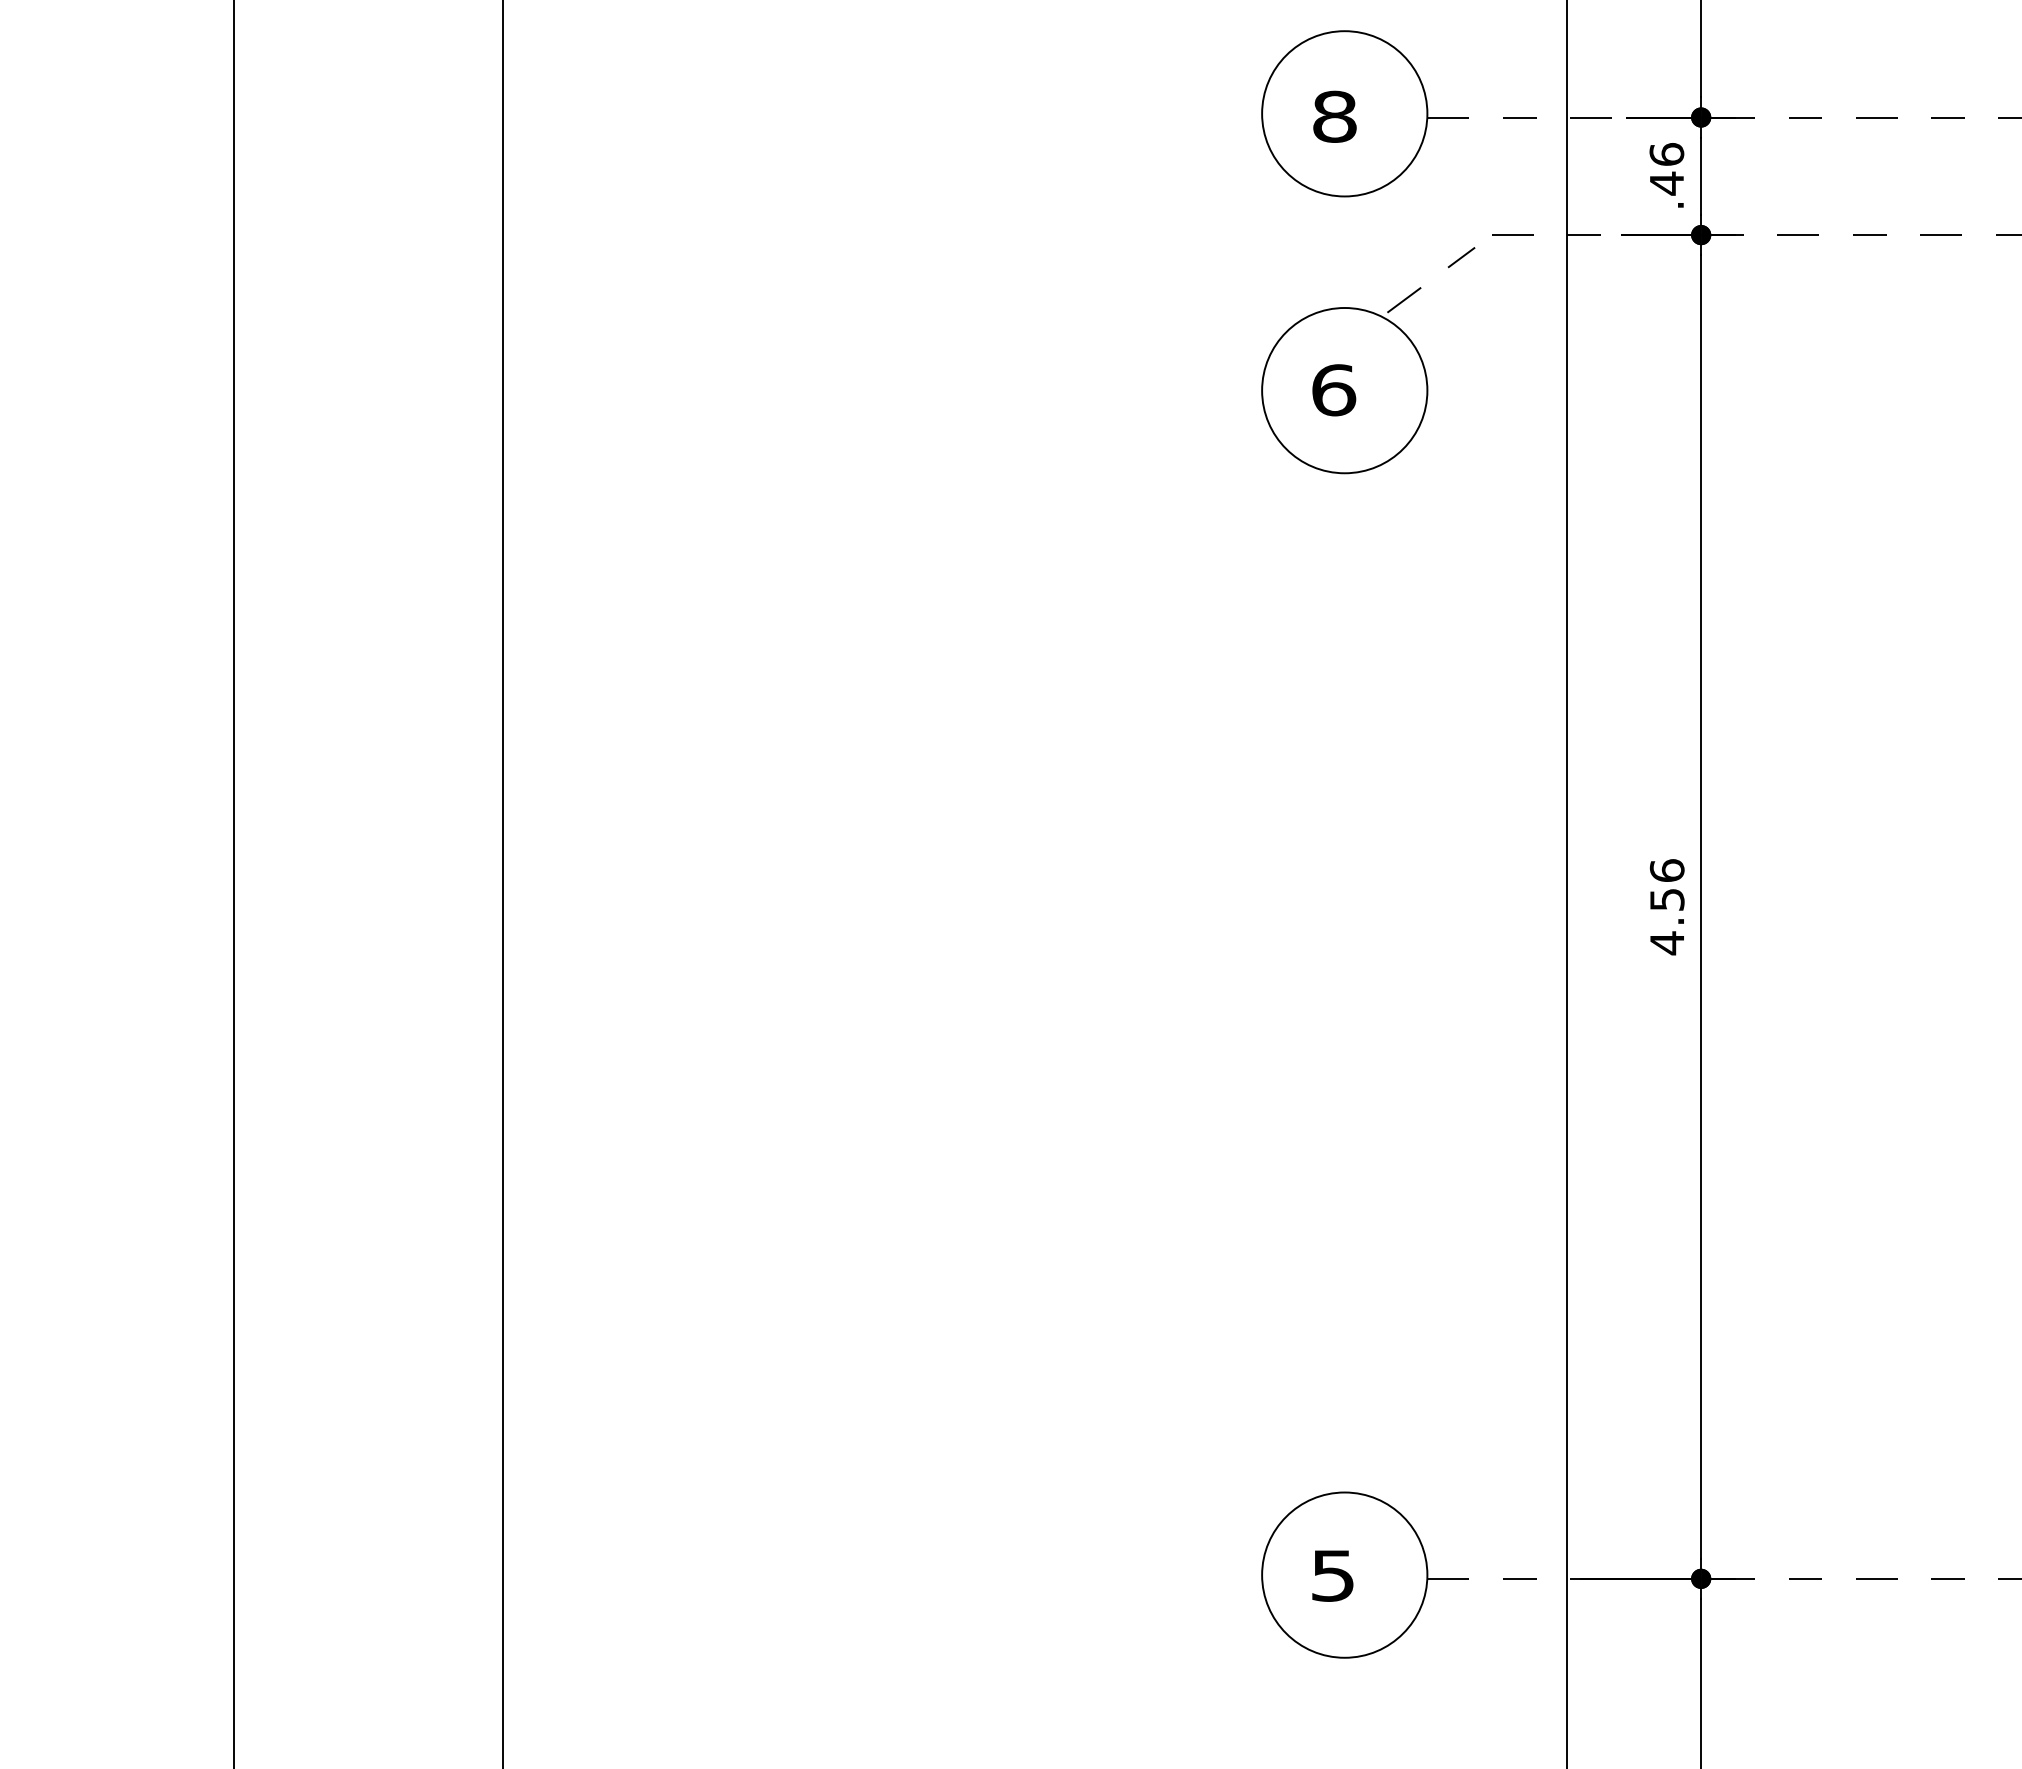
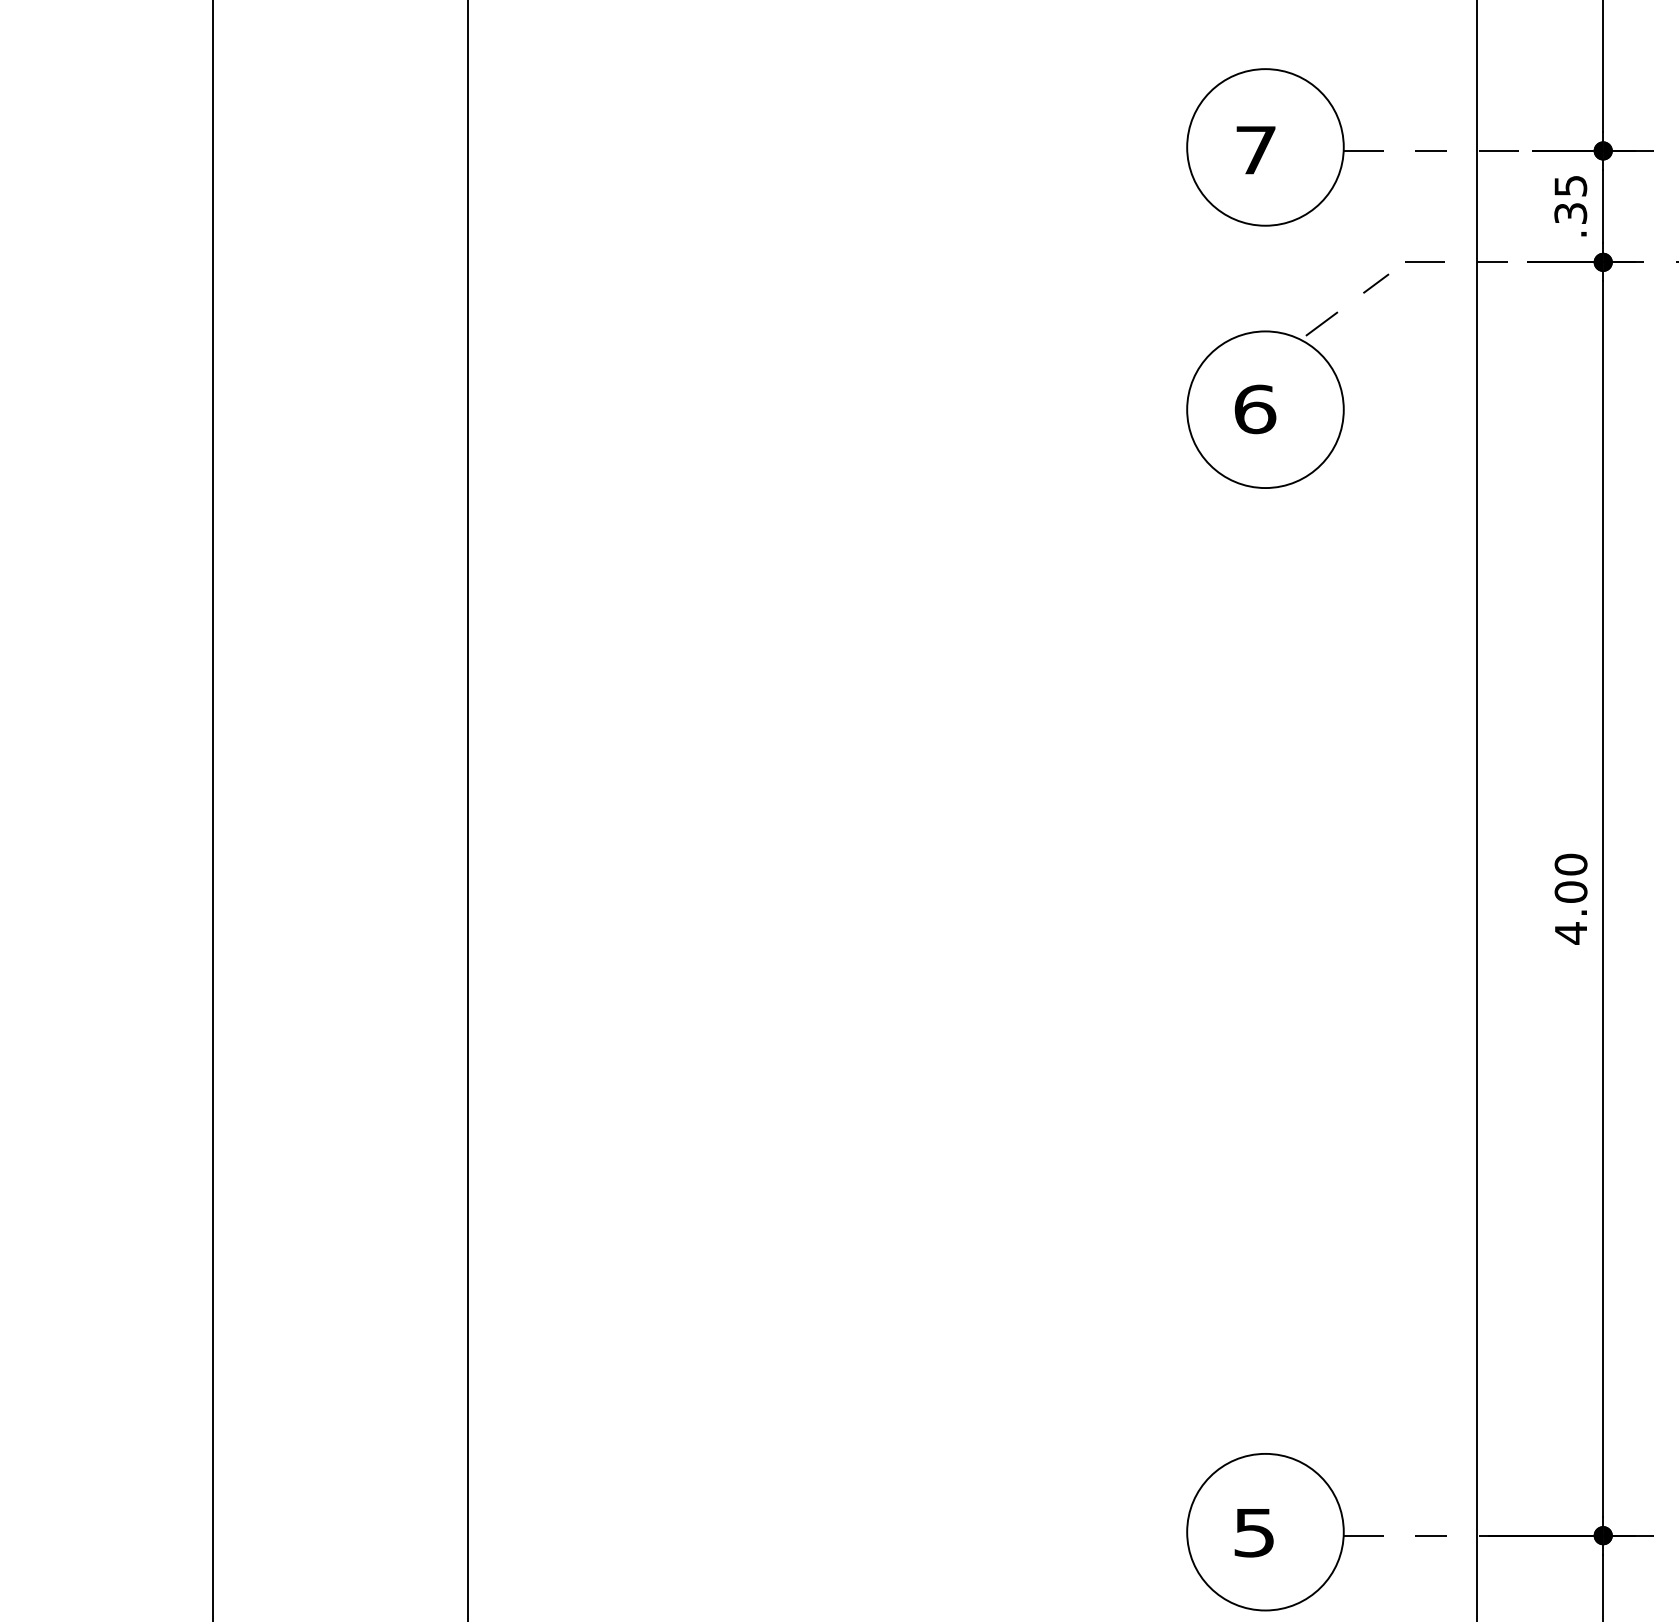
text: (1334, 116) -> (1255, 149), 8 -> 7
text: (1666, 169) -> (1570, 200), .46 -> .35
text: (1666, 885) -> (1570, 878), 4.56 -> 4.00

